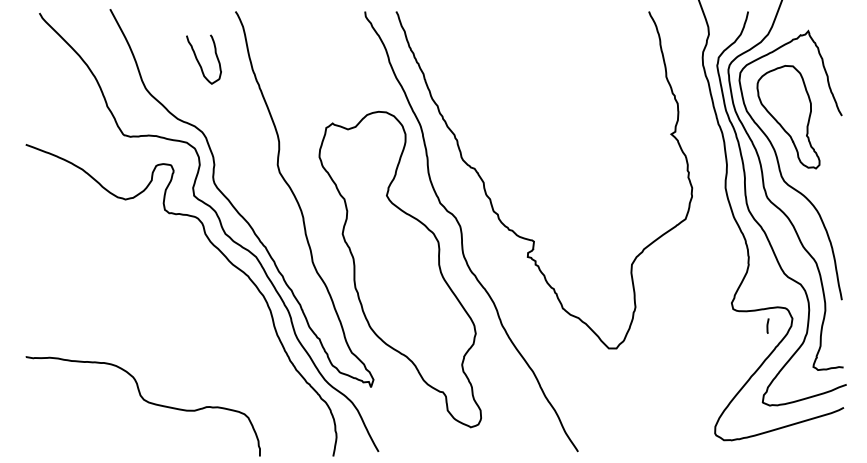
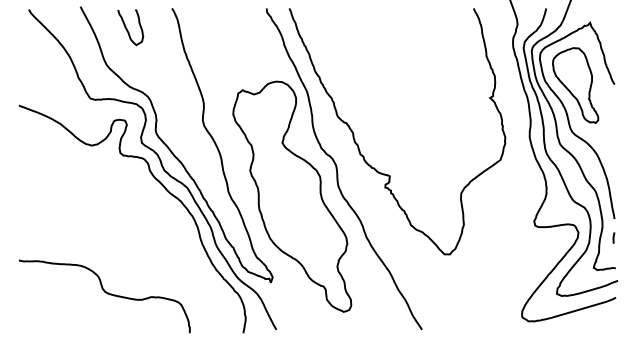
curve: (199, 61) -> (127, 28), moved
line: (767, 325) -> (613, 237), moved

